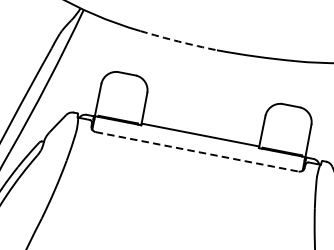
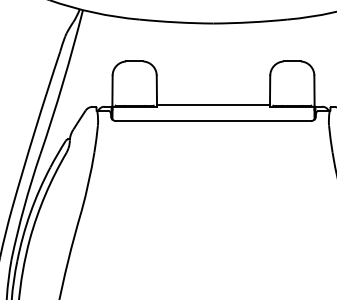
arc: (178, 41) -> (176, 22), dashed -> solid
line: (197, 152) -> (213, 121), dashed -> solid

